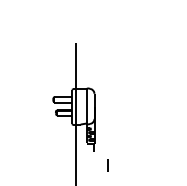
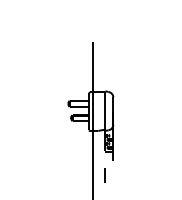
line: (107, 165) -> (104, 175), moved

